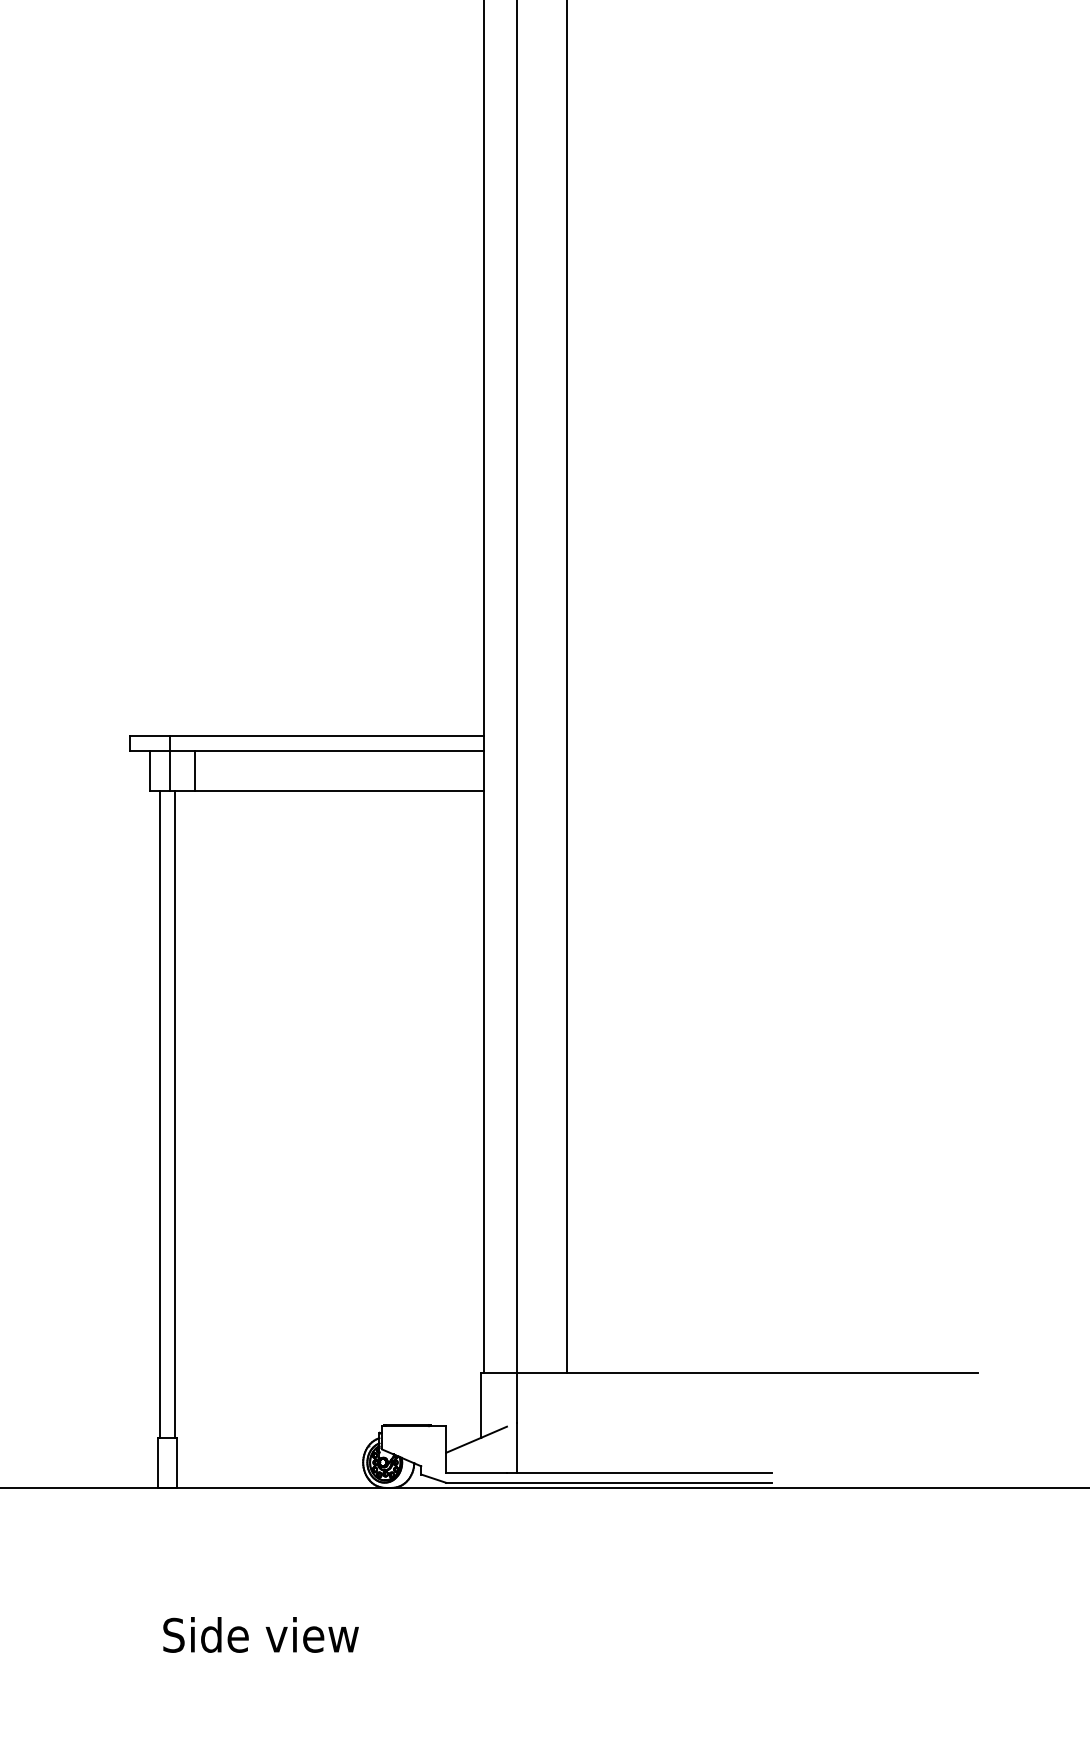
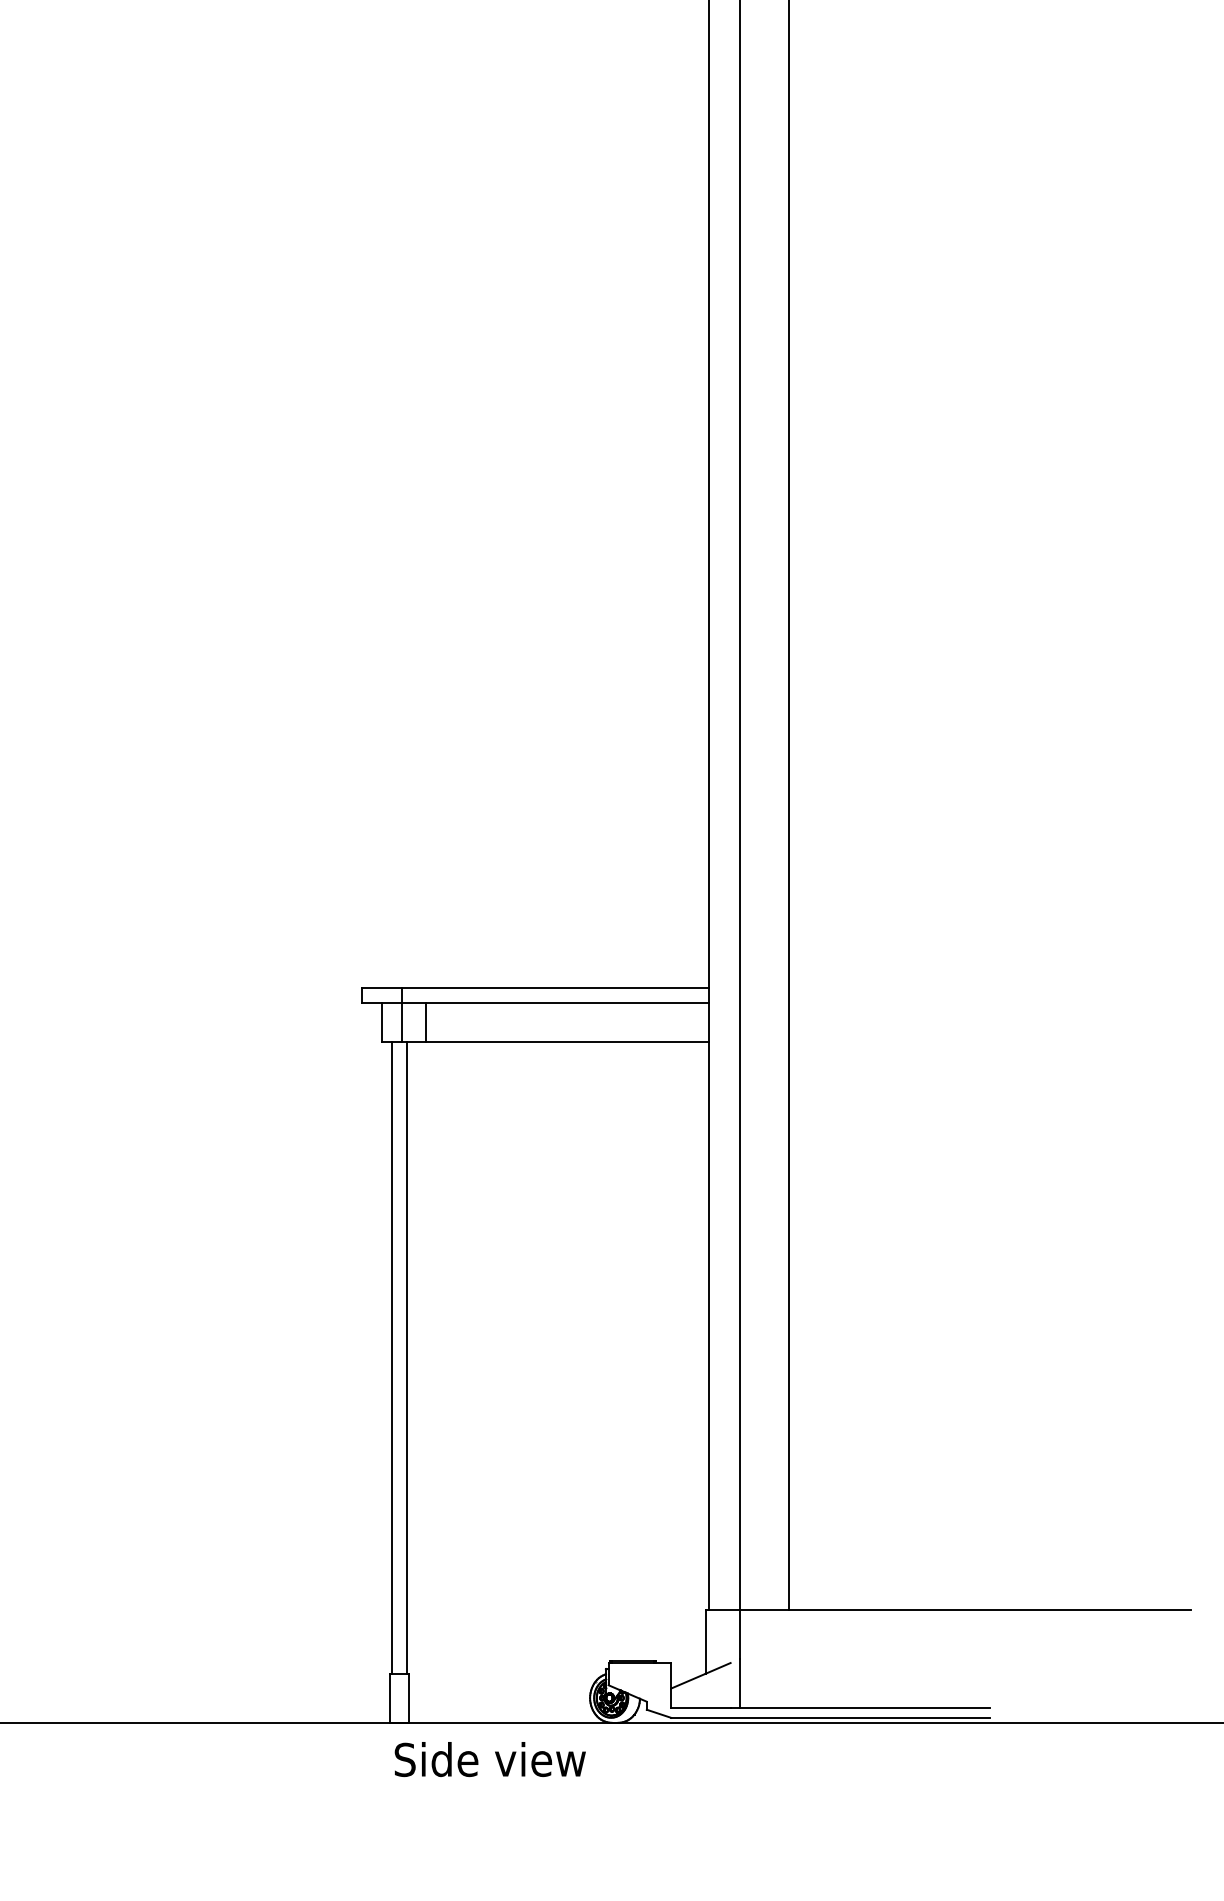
text: (260, 1634) -> (489, 1759), moved

